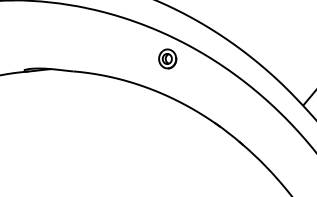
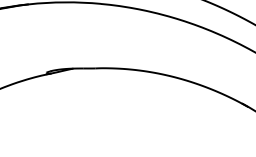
part: (167, 58) -> (187, 44), removed

